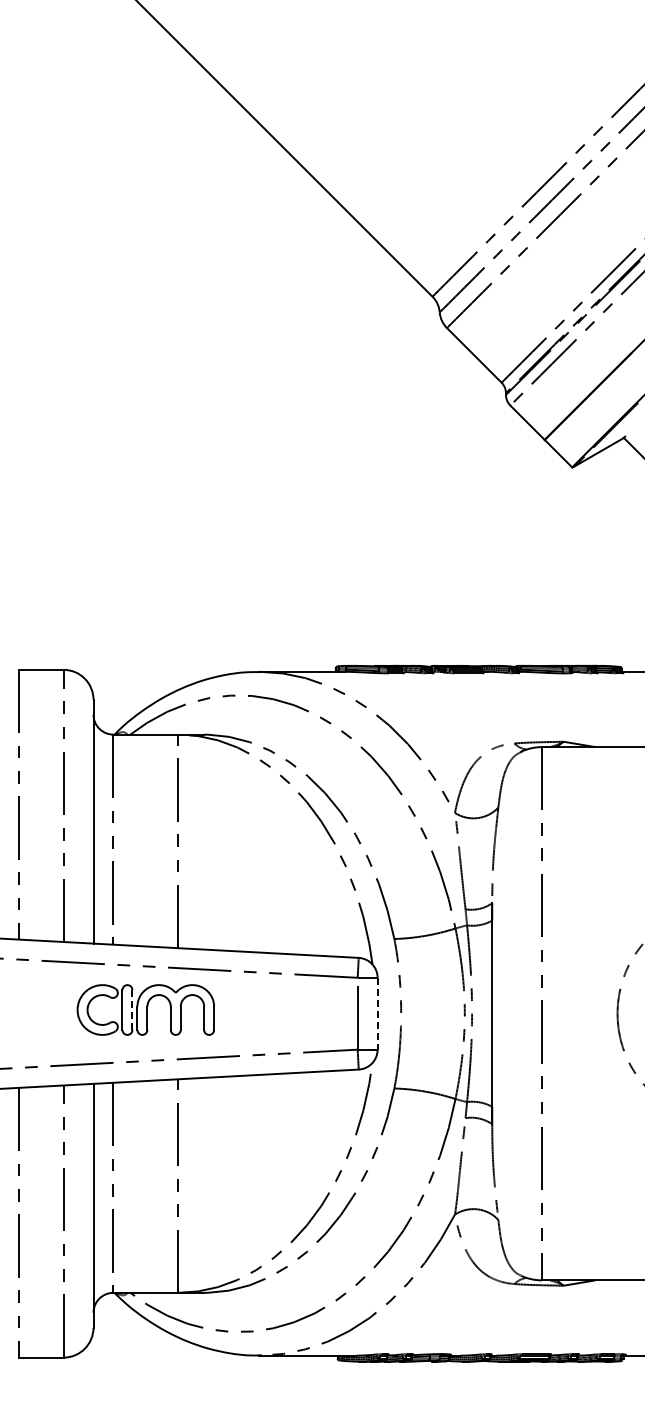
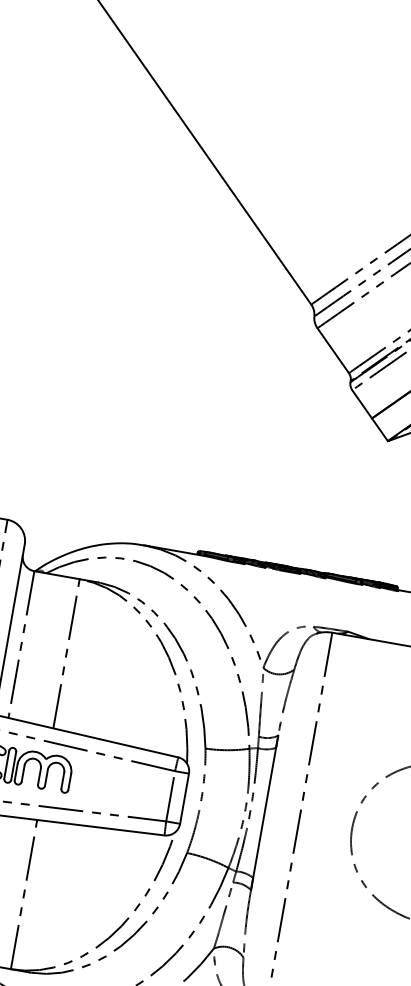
line: (132, 1010) -> (13, 766), dashed -> solid
line: (377, 1013) -> (184, 798), dashed -> solid

